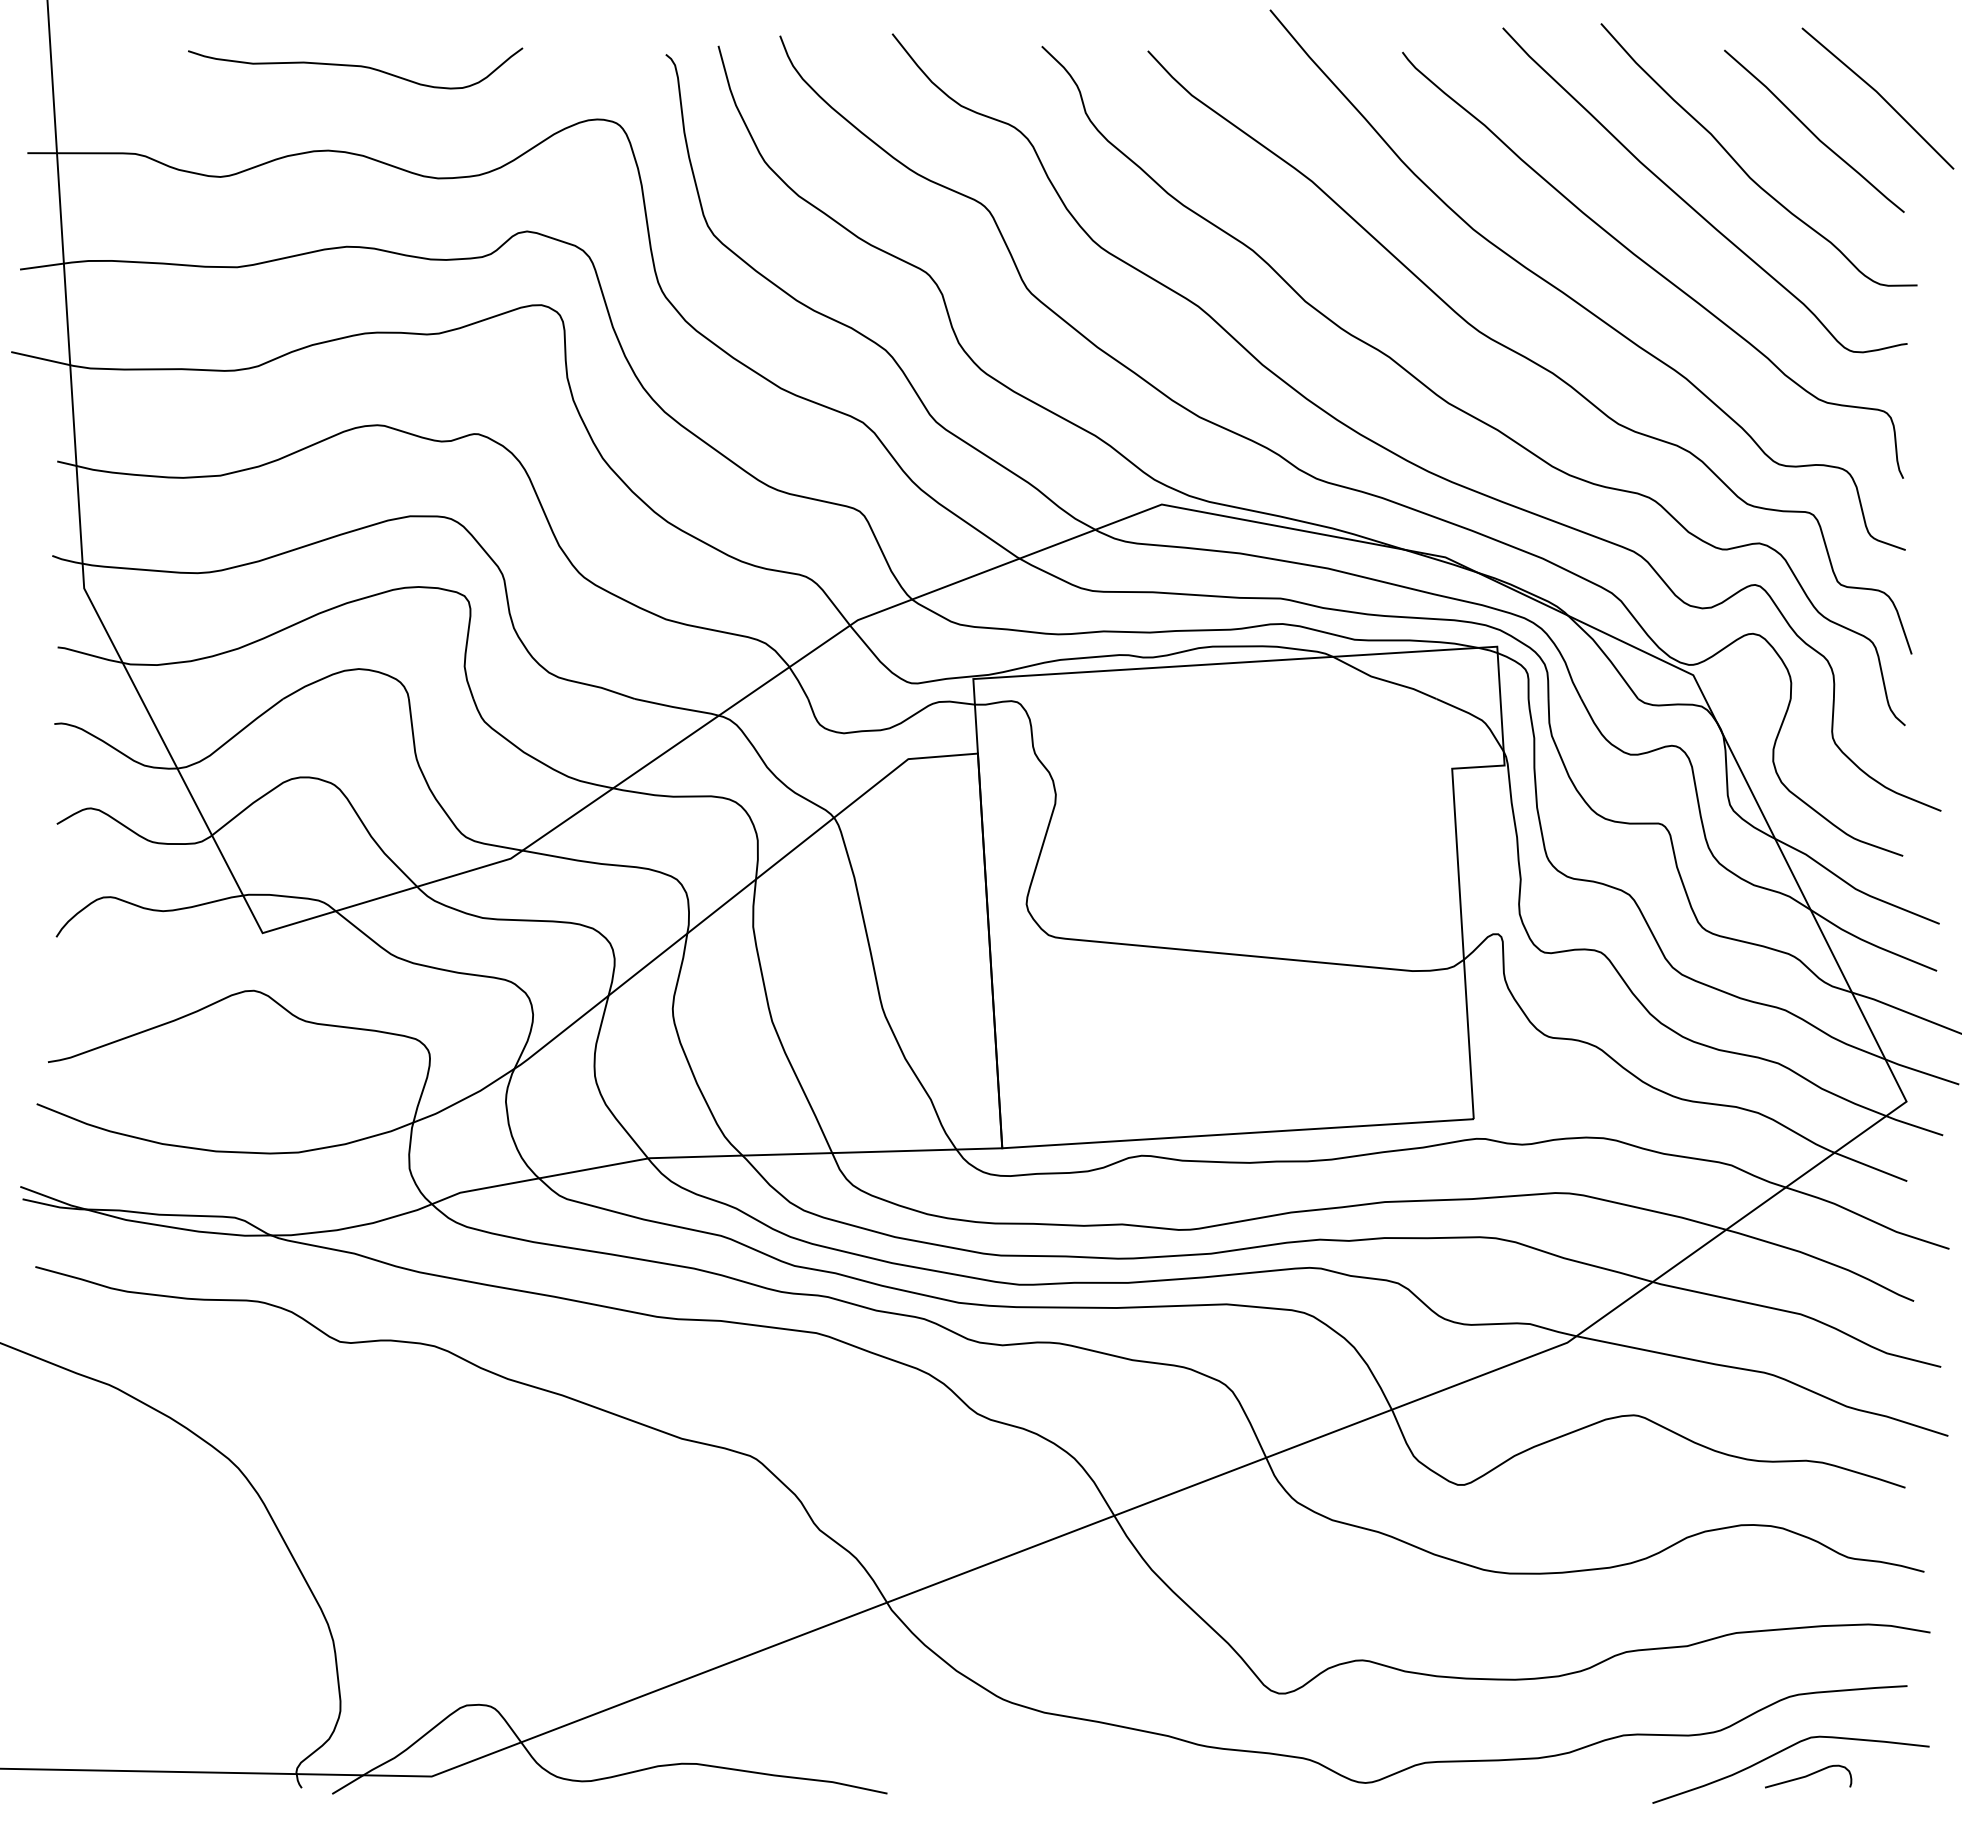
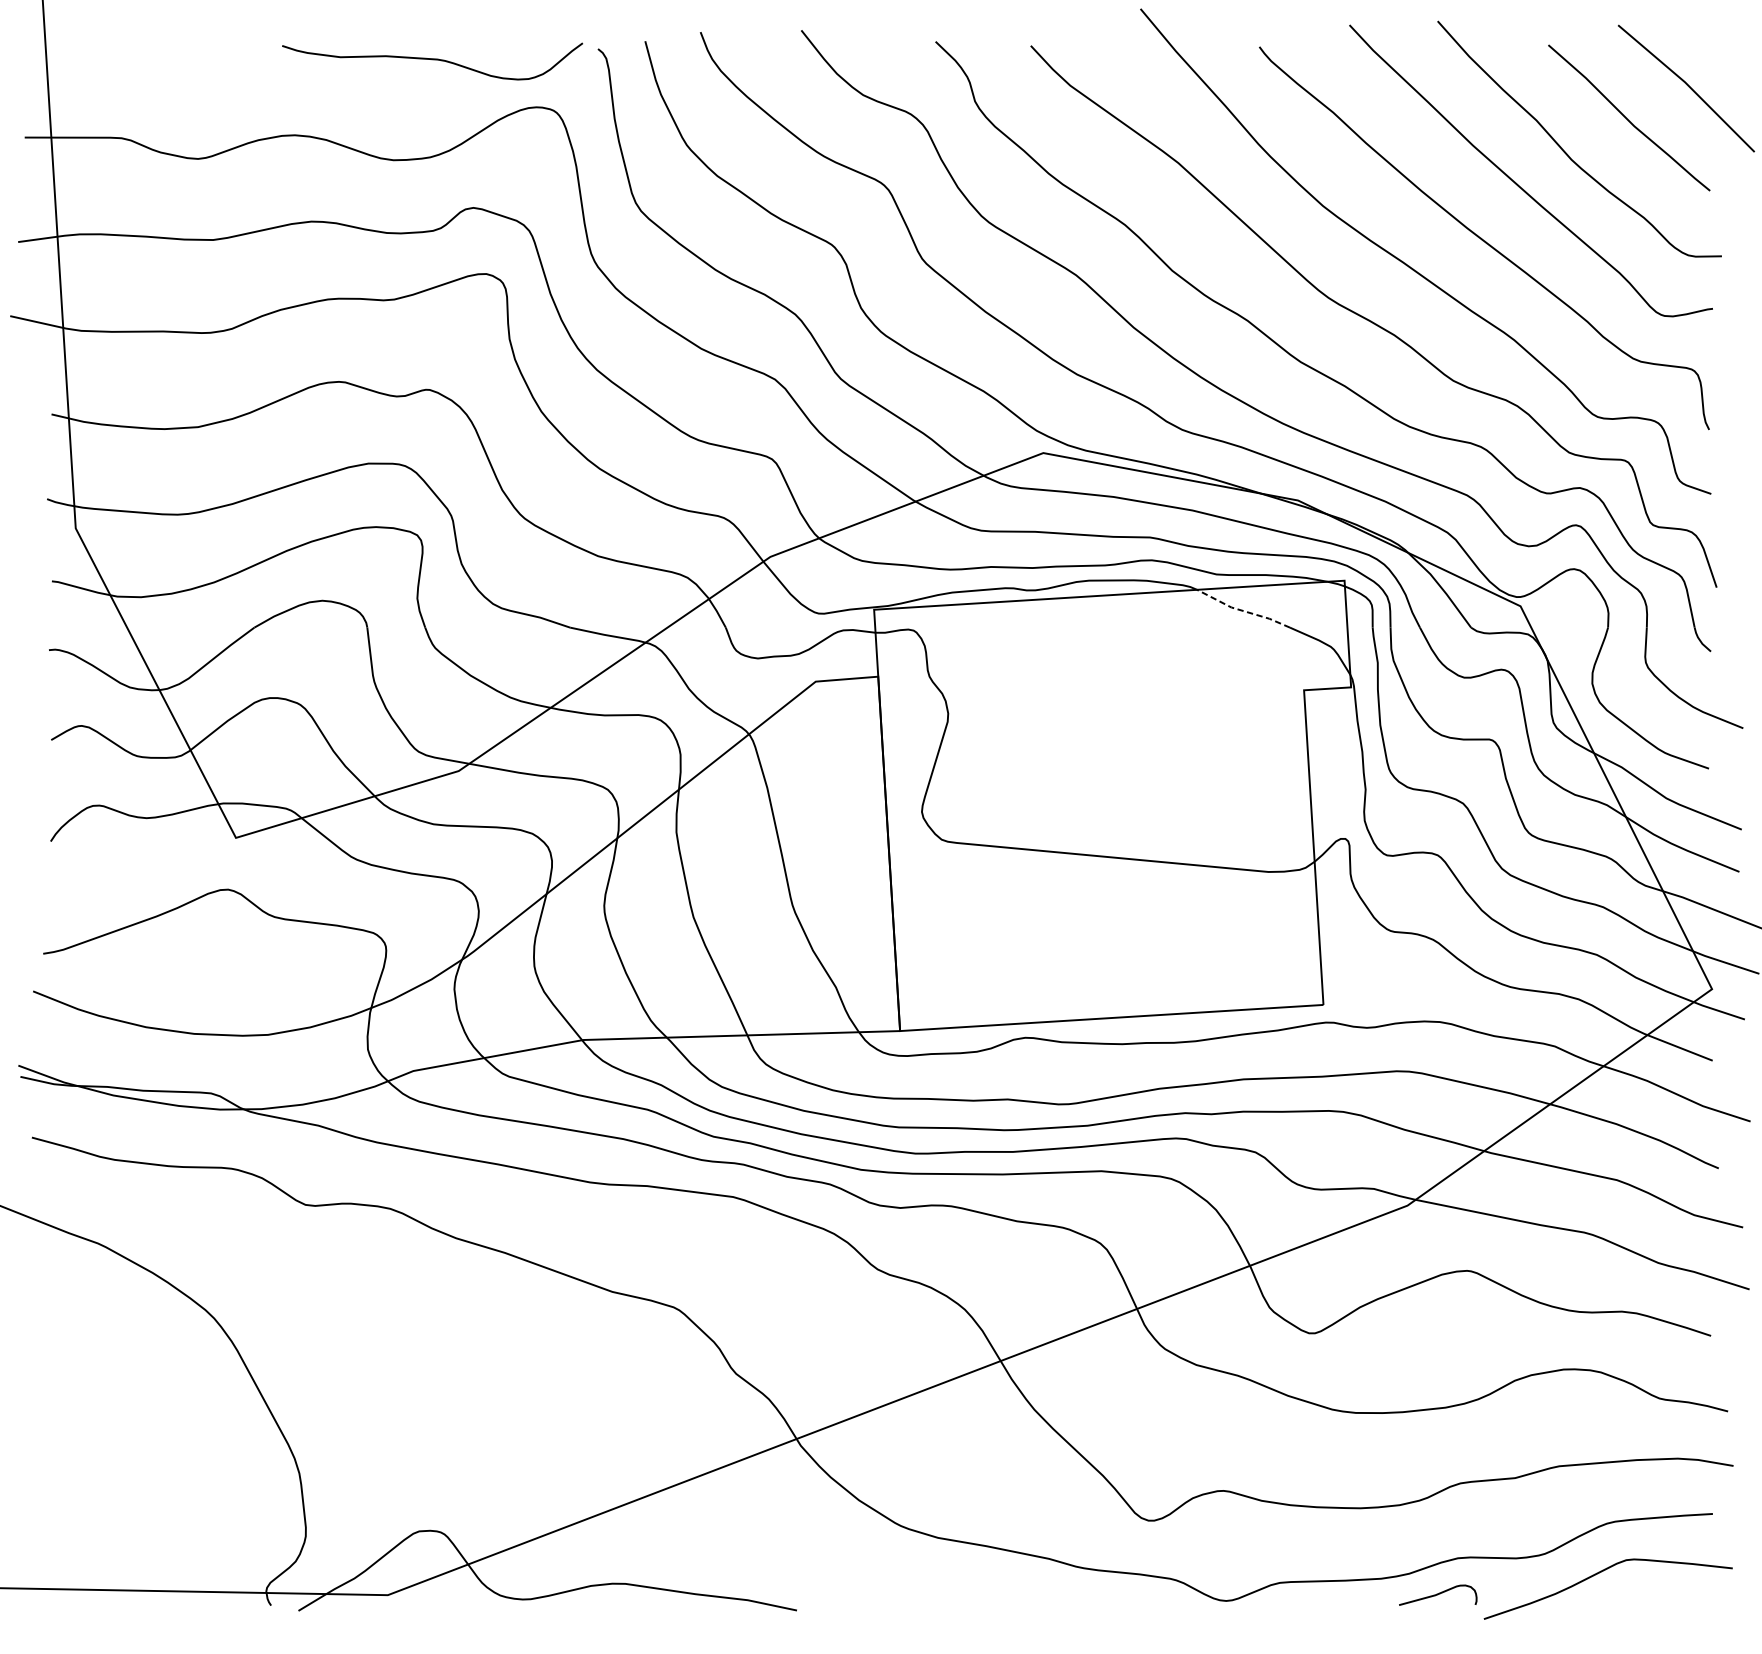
curve: (355, 66) -> (432, 59), moved
line: (1383, 680) -> (1242, 611), solid -> dashed
curve: (1808, 1776) -> (1438, 1595), moved

